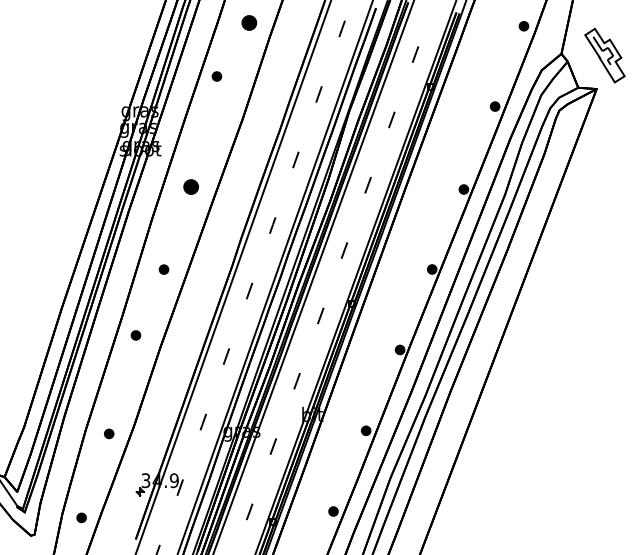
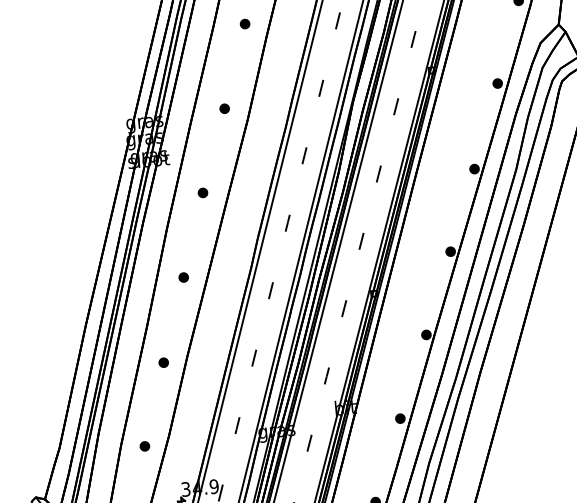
part: (249, 23) -> (245, 24), size x0.62
part: (216, 76) -> (224, 108), moved
part: (191, 187) -> (203, 193), size x0.62
part: (135, 335) -> (163, 362), moved

